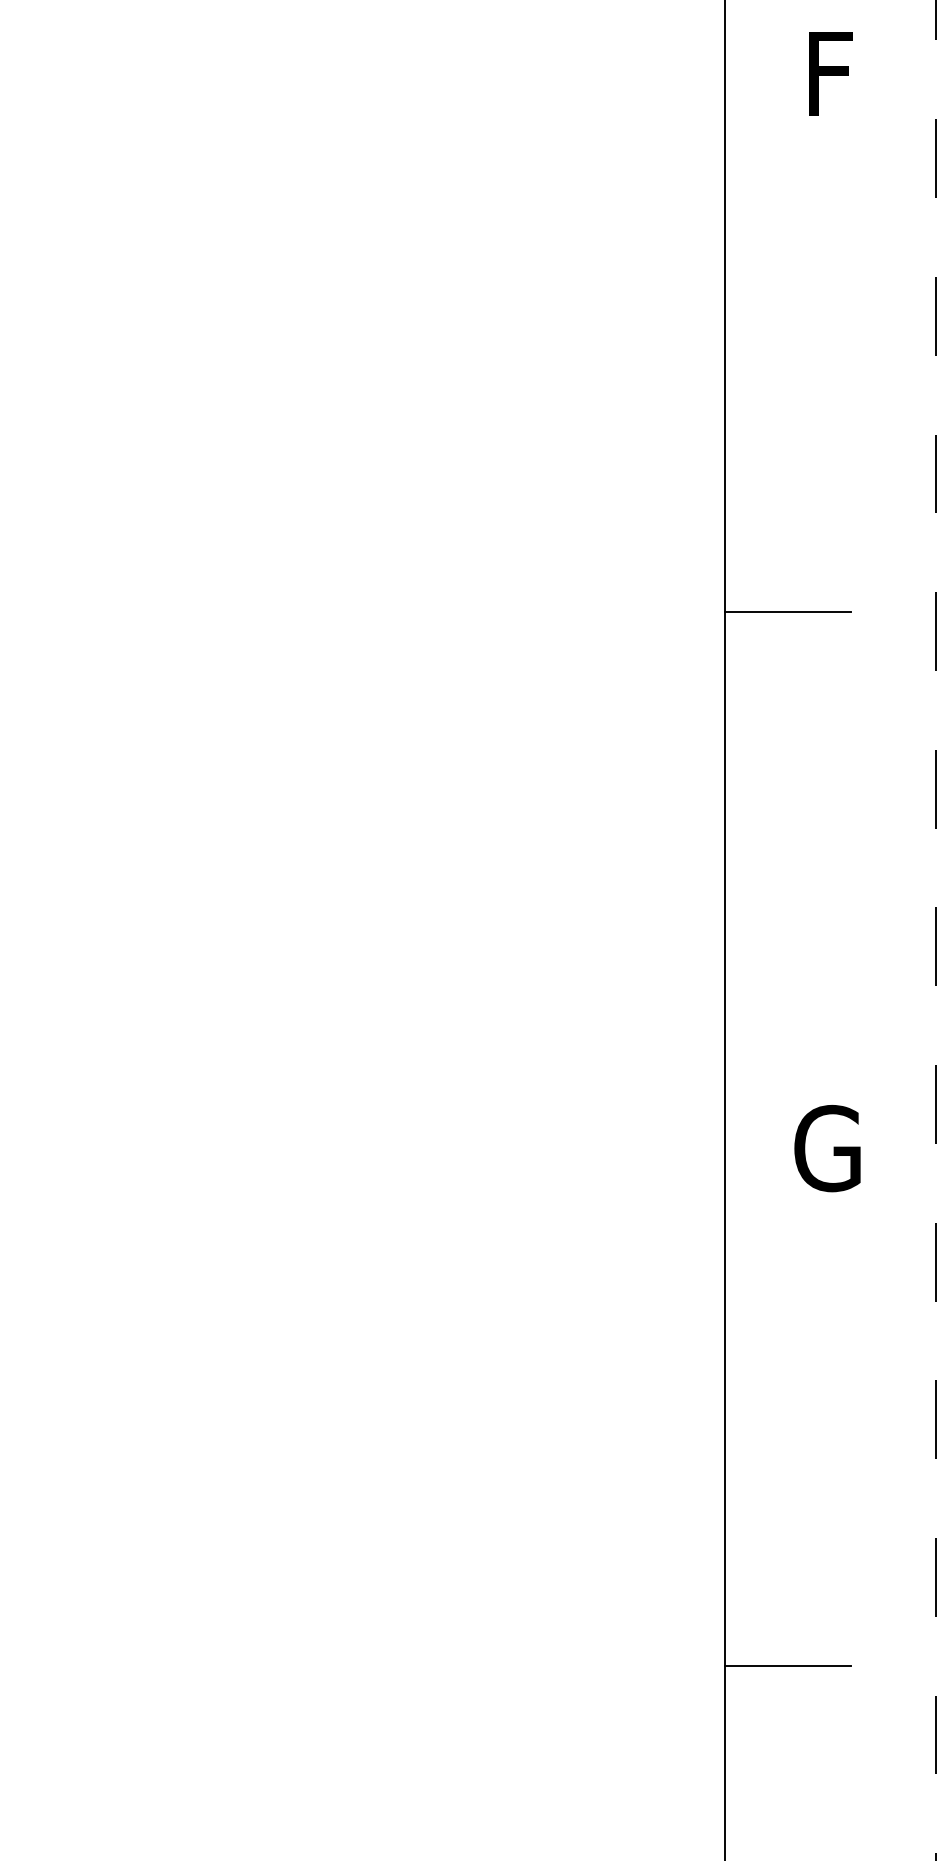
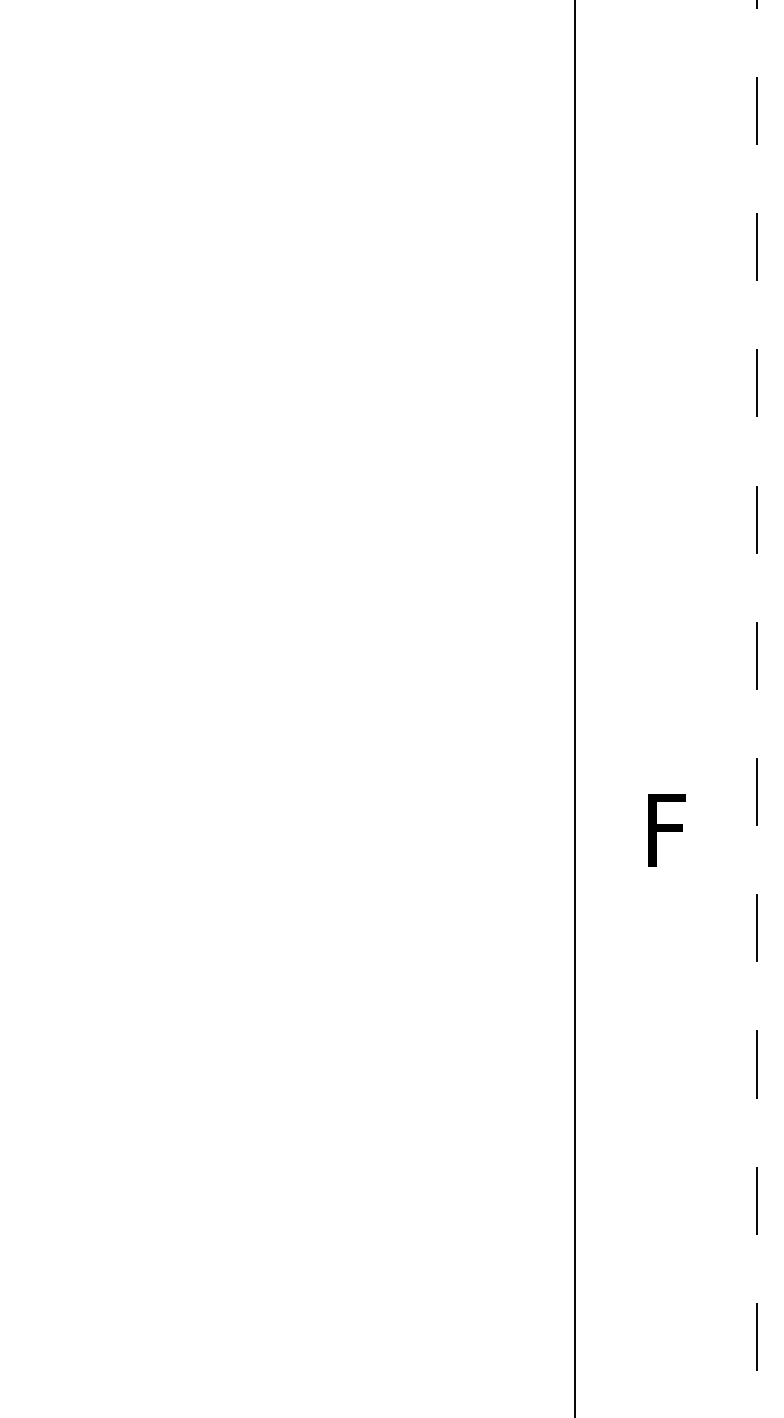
line: (787, 611) -> (629, 366), removed
text: (827, 1148) -> (663, 830), G -> F
line: (787, 1665) -> (629, 1276), removed

